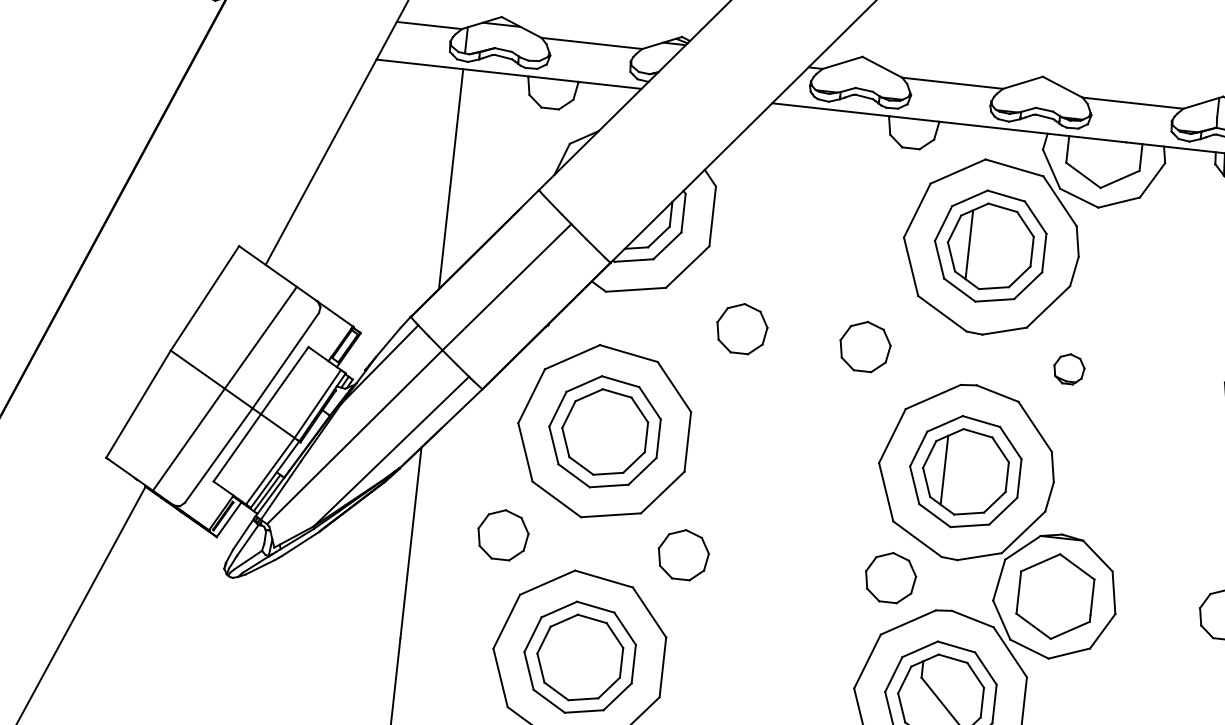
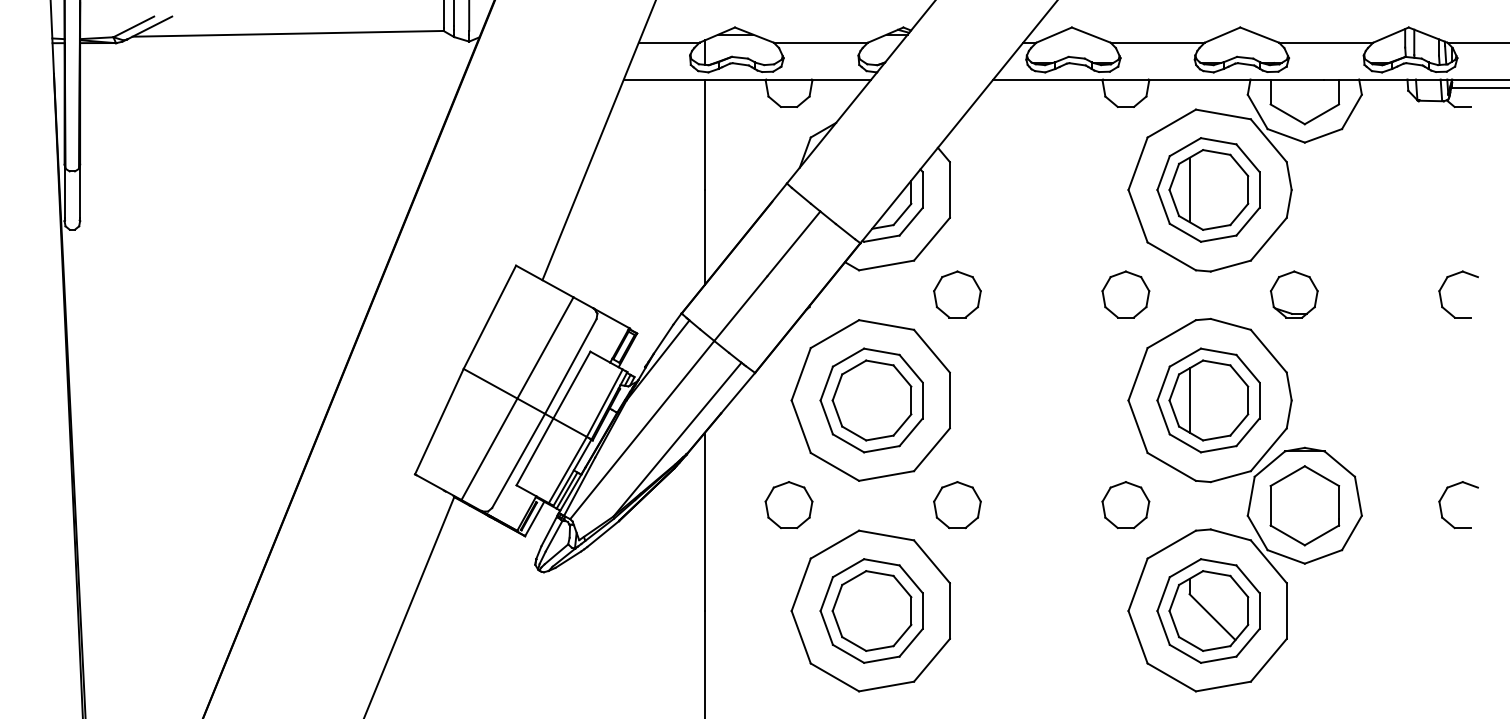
part: (742, 328) -> (957, 294), moved
part: (864, 346) -> (1125, 294), moved
part: (1069, 369) -> (1294, 294), size x1.67
part: (890, 576) -> (1125, 504), moved

